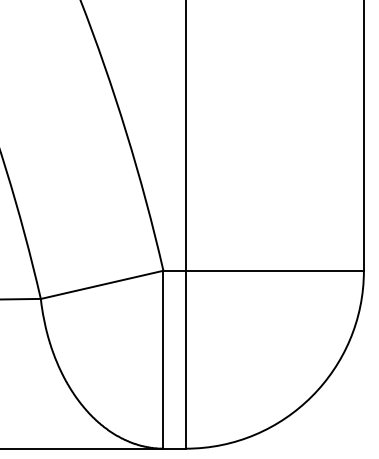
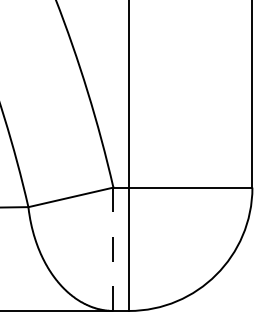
line: (163, 360) -> (113, 249), solid -> dashed

